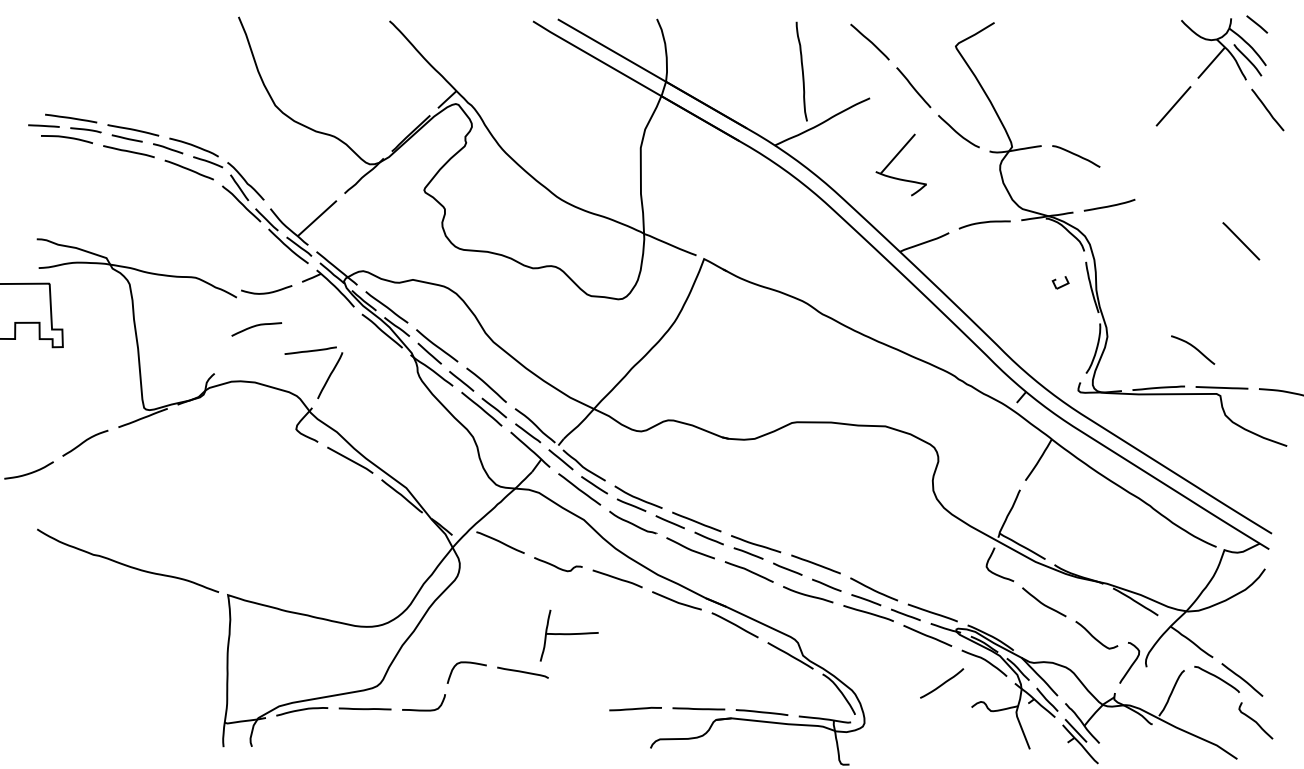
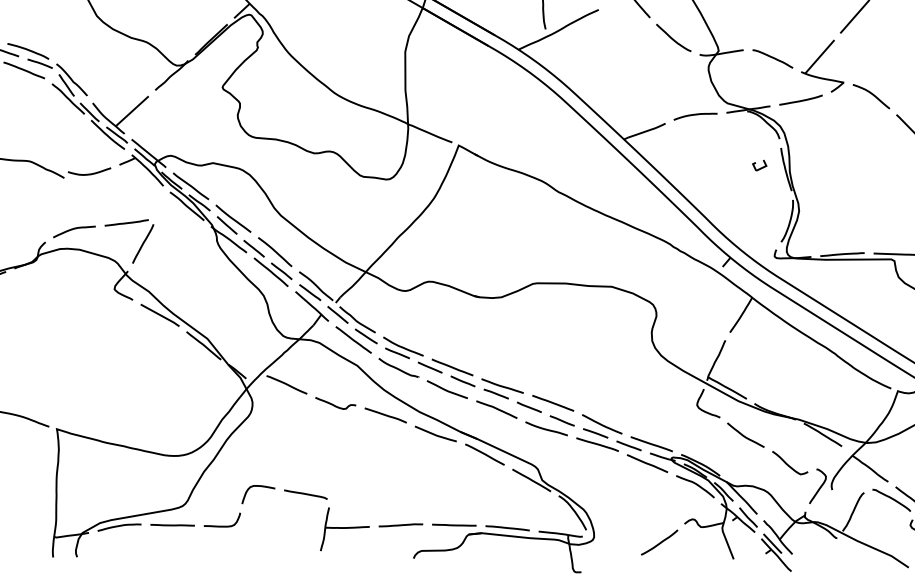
part: (895, 158) -> (817, 60), moved
curve: (254, 327) -> (72, 230), moved
curve: (1194, 348) -> (872, 95), moved
part: (568, 635) -> (344, 529), moved
line: (942, 683) -> (659, 542), moved

